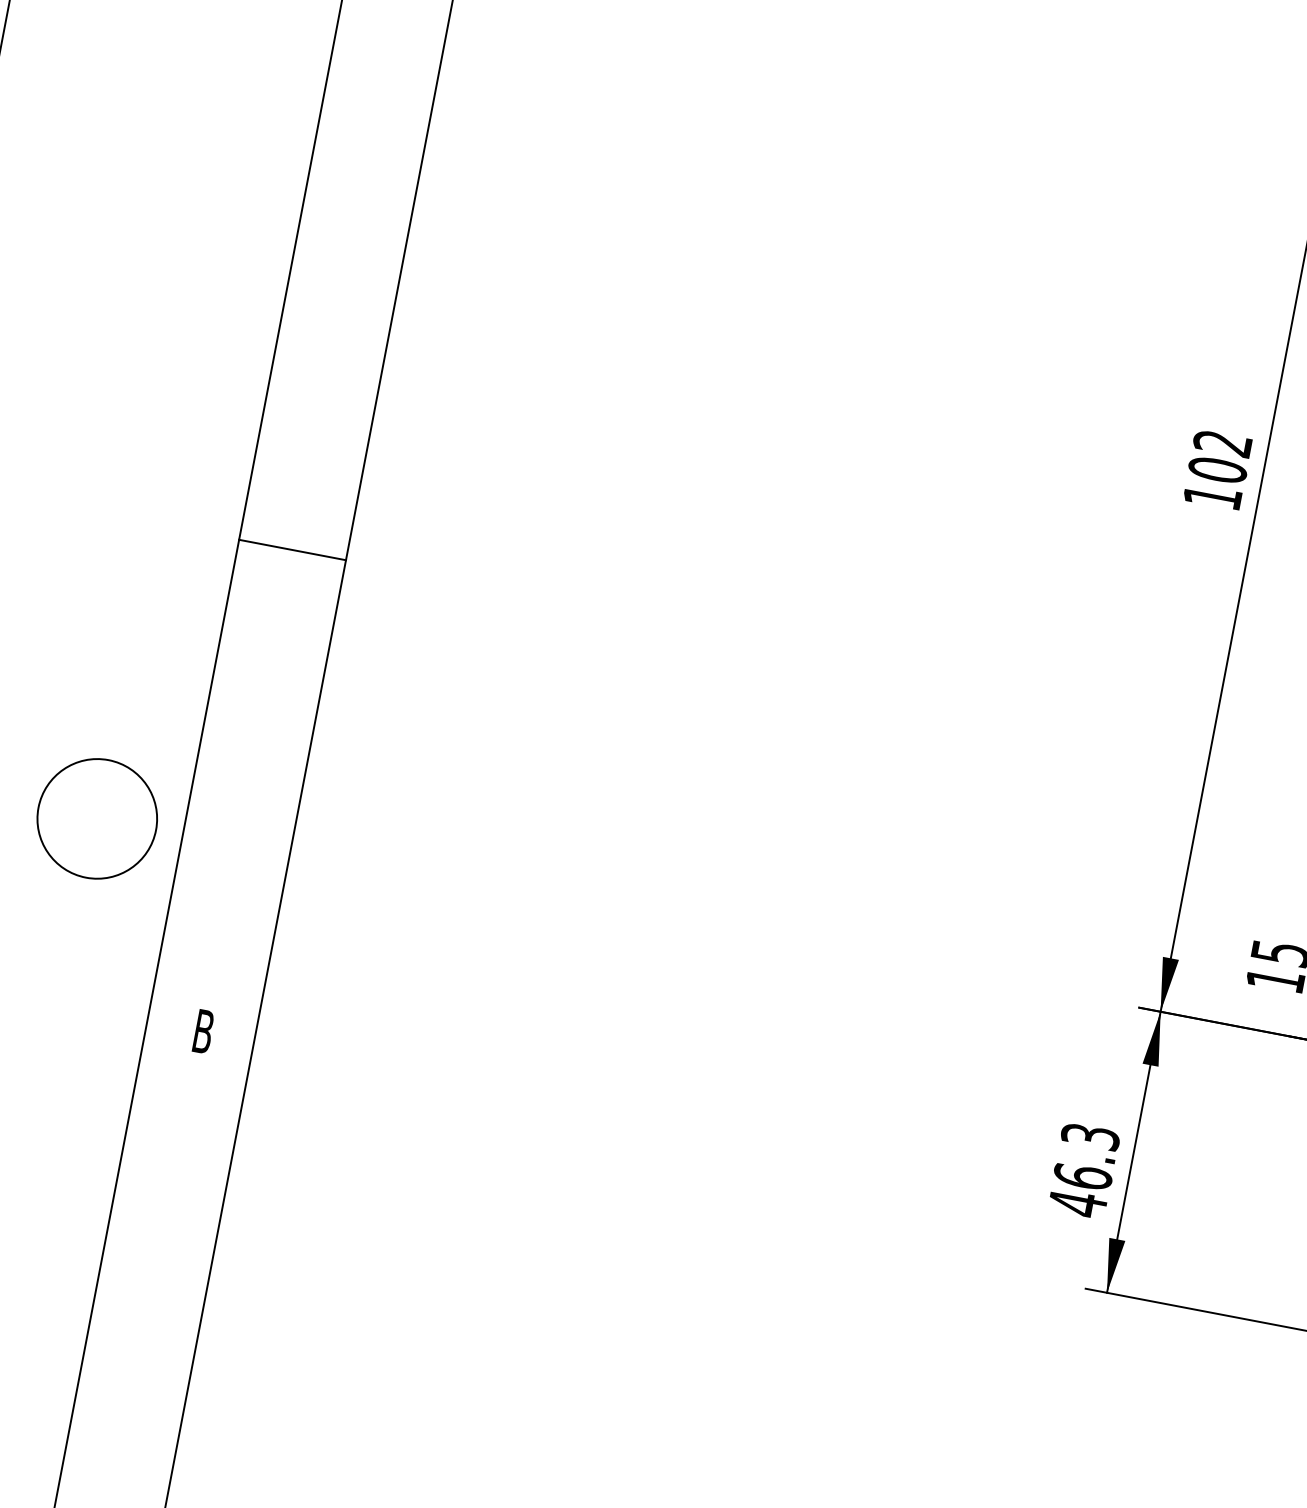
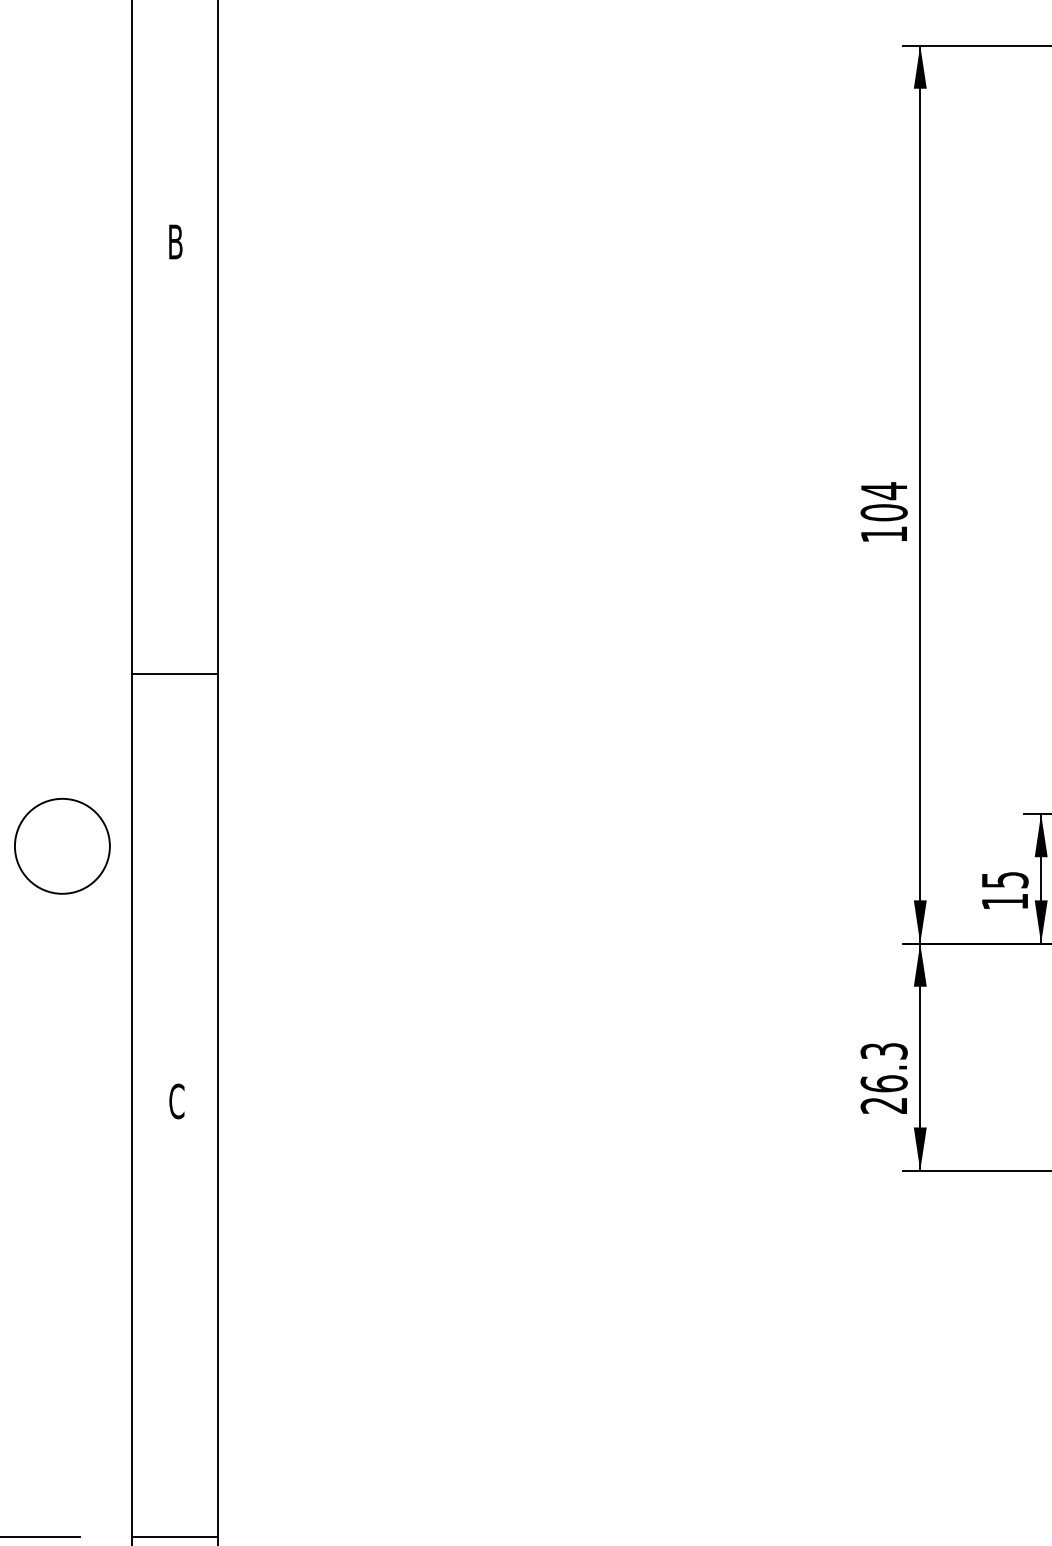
text: (1221, 443) -> (883, 491), 102 -> 104
line: (292, 549) -> (174, 673), moved
circle: (97, 819) -> (62, 846), moved
text: (203, 1031) -> (176, 1101), B -> C
text: (1076, 1203) -> (883, 1105), 46.3 -> 26.3

